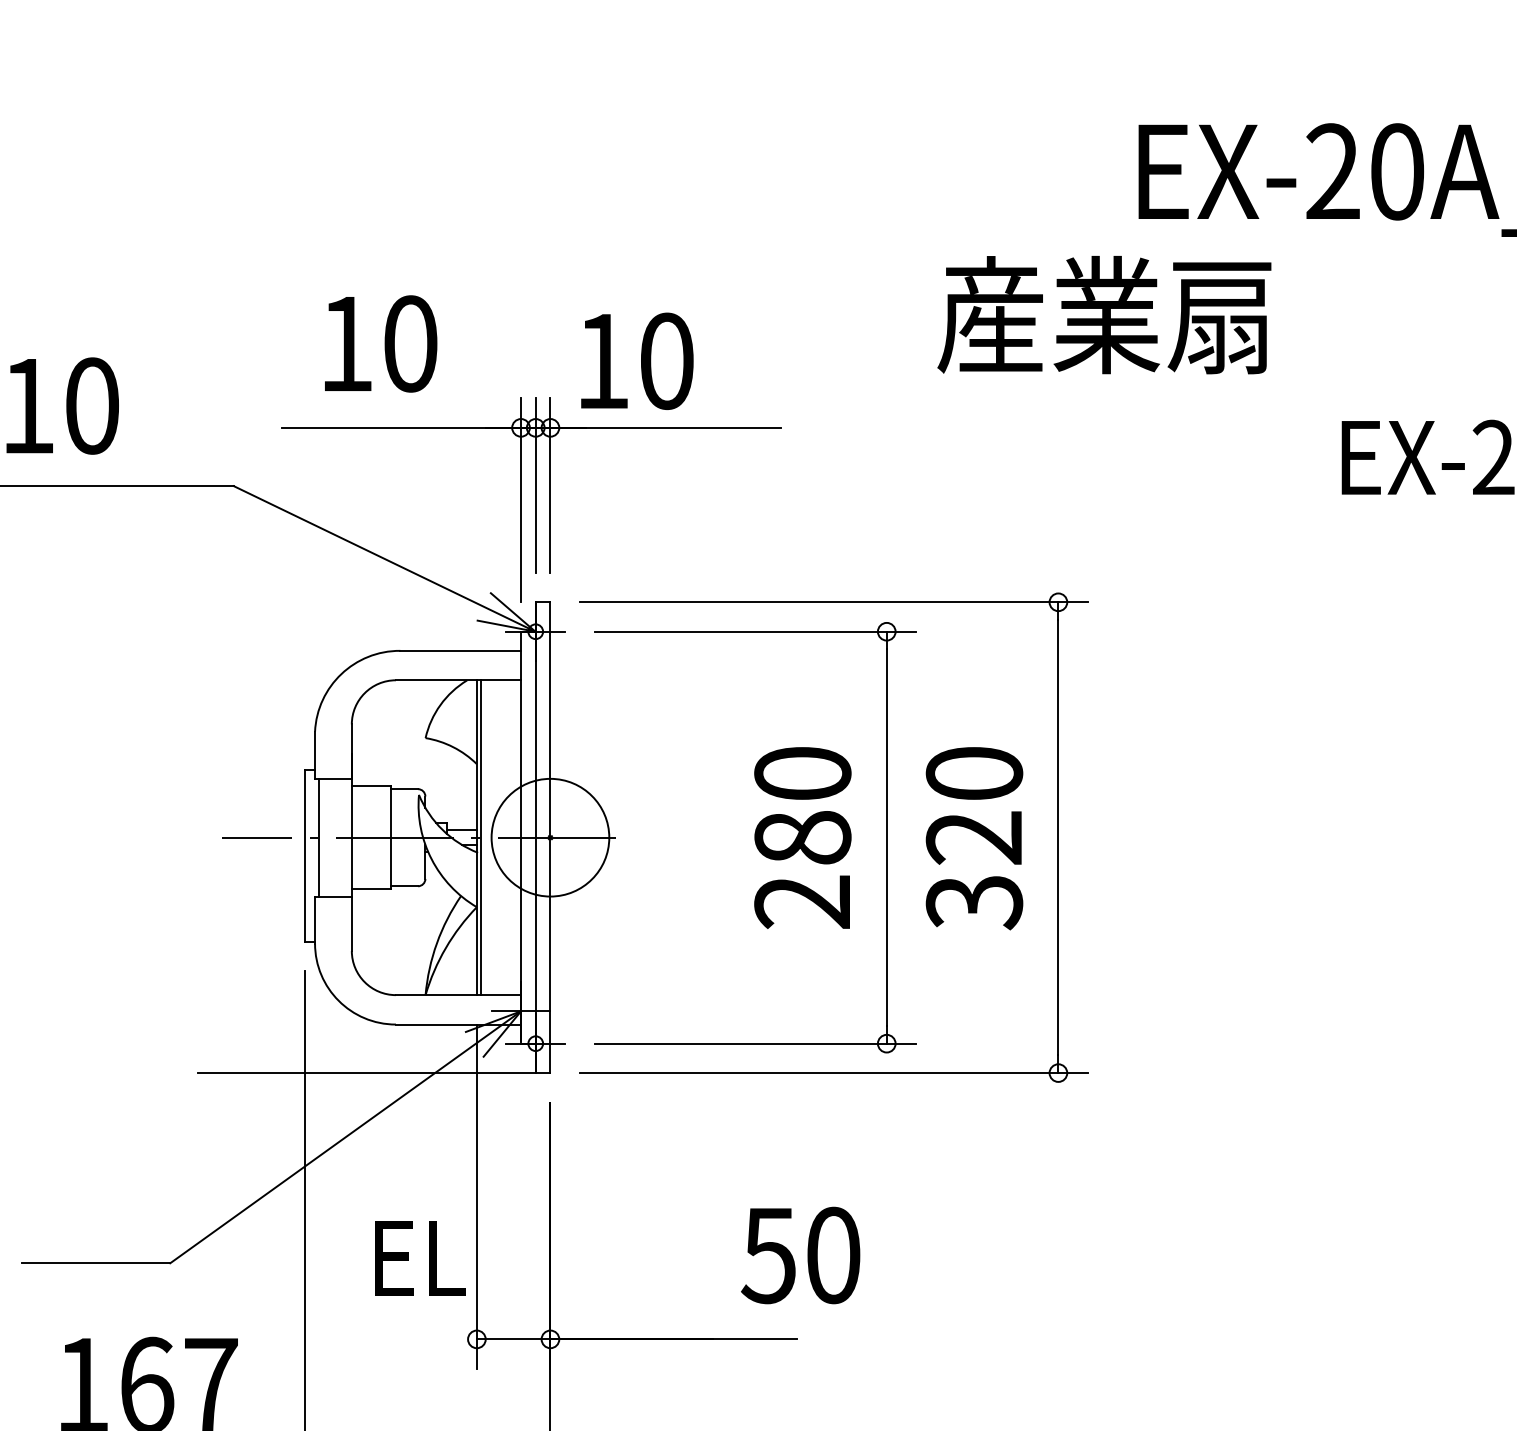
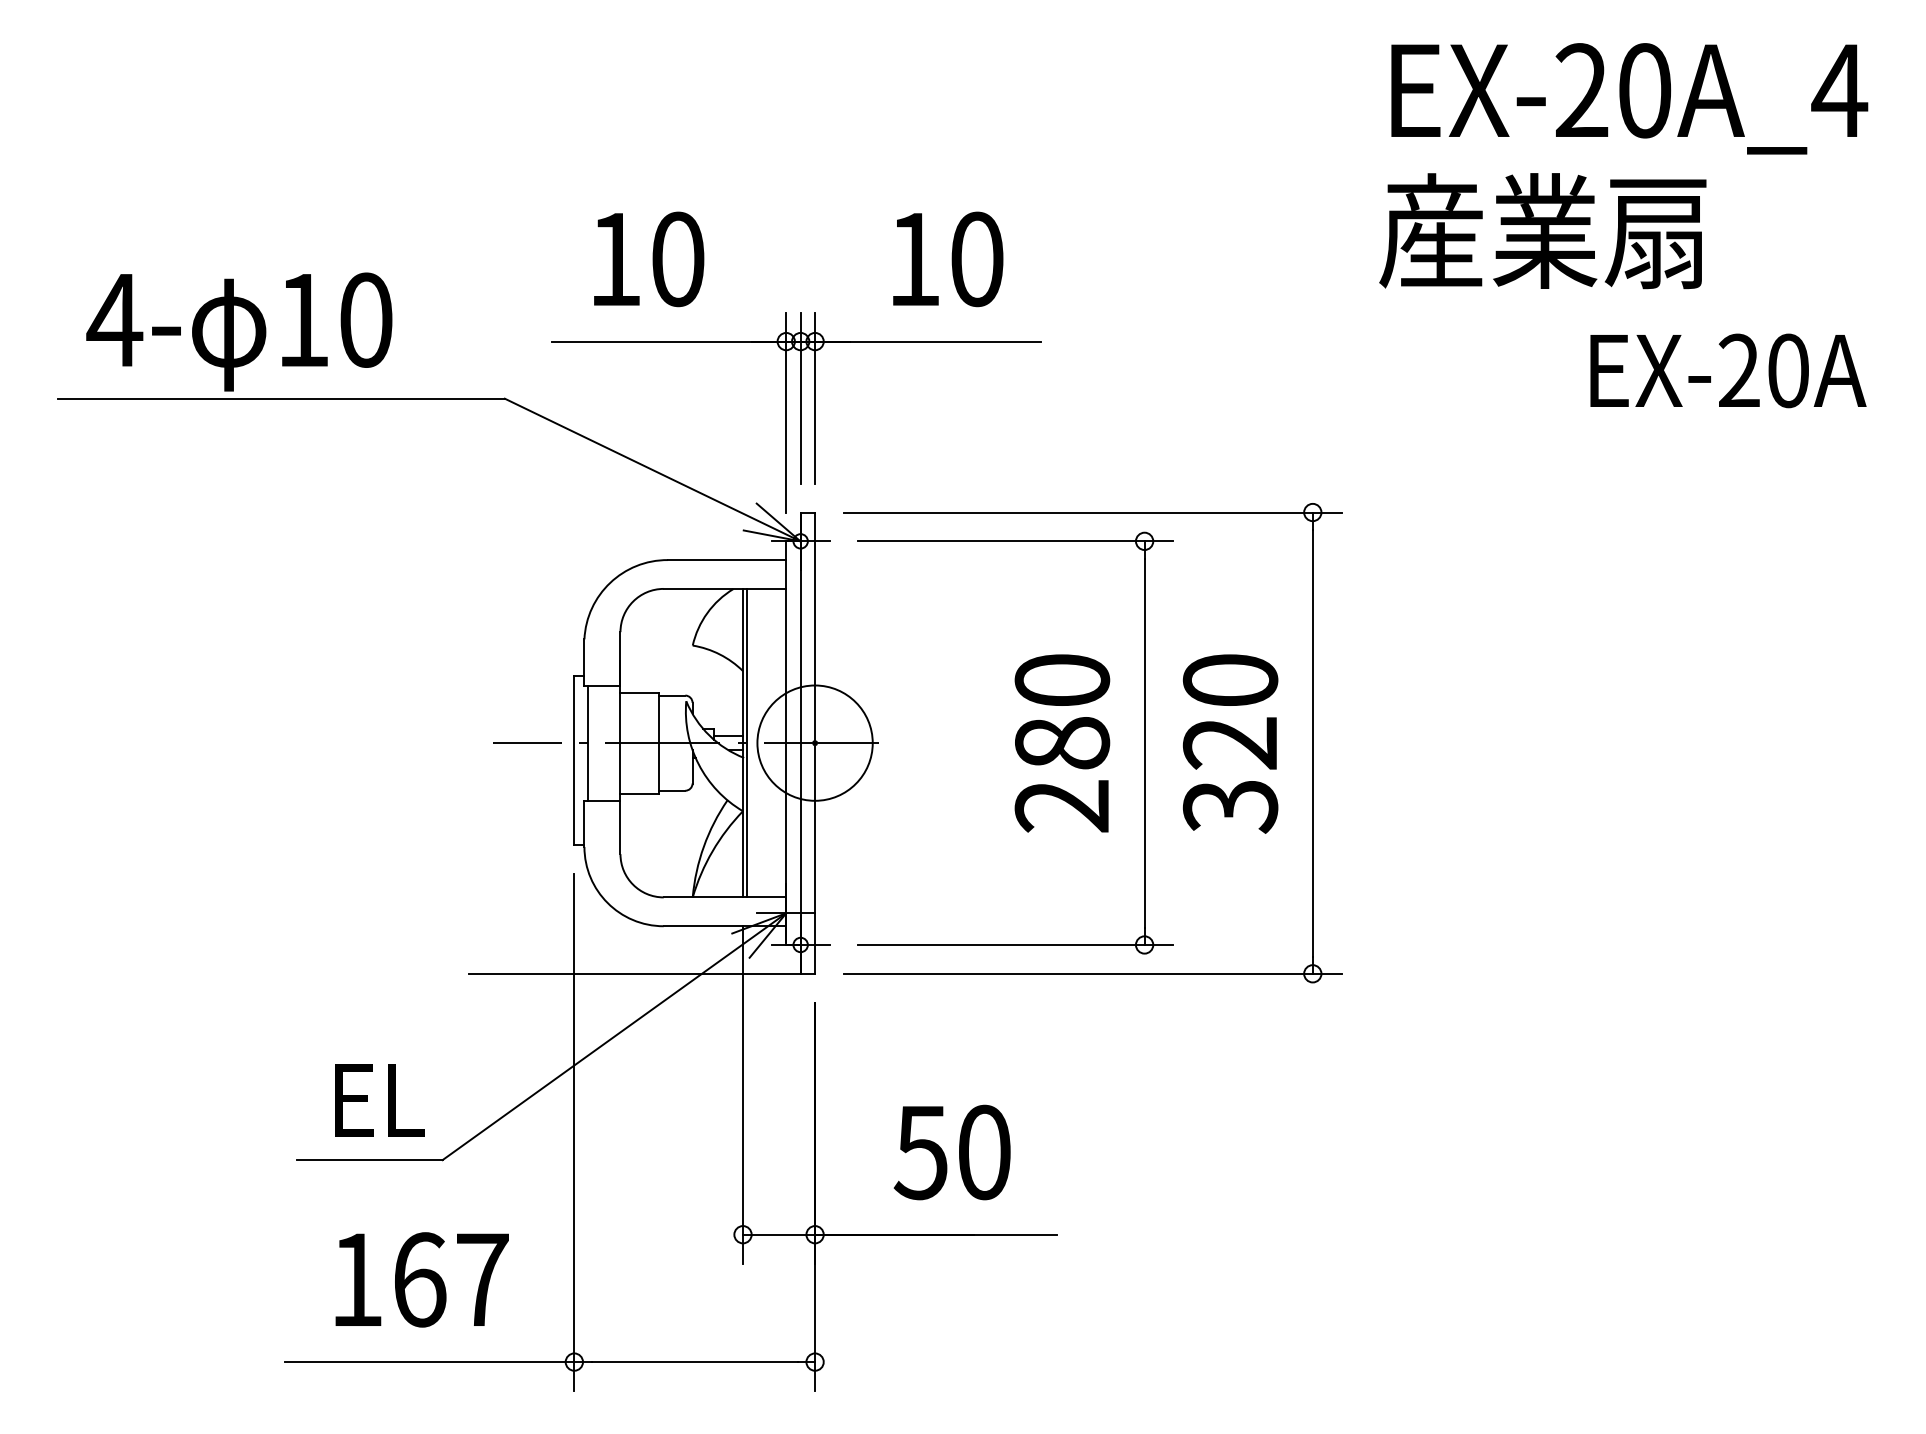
text: (1104, 315) -> (1542, 231), moved
text: (637, 361) -> (948, 259), moved
text: (799, 1255) -> (951, 1152), moved
text: (420, 1258) -> (379, 1100), moved

